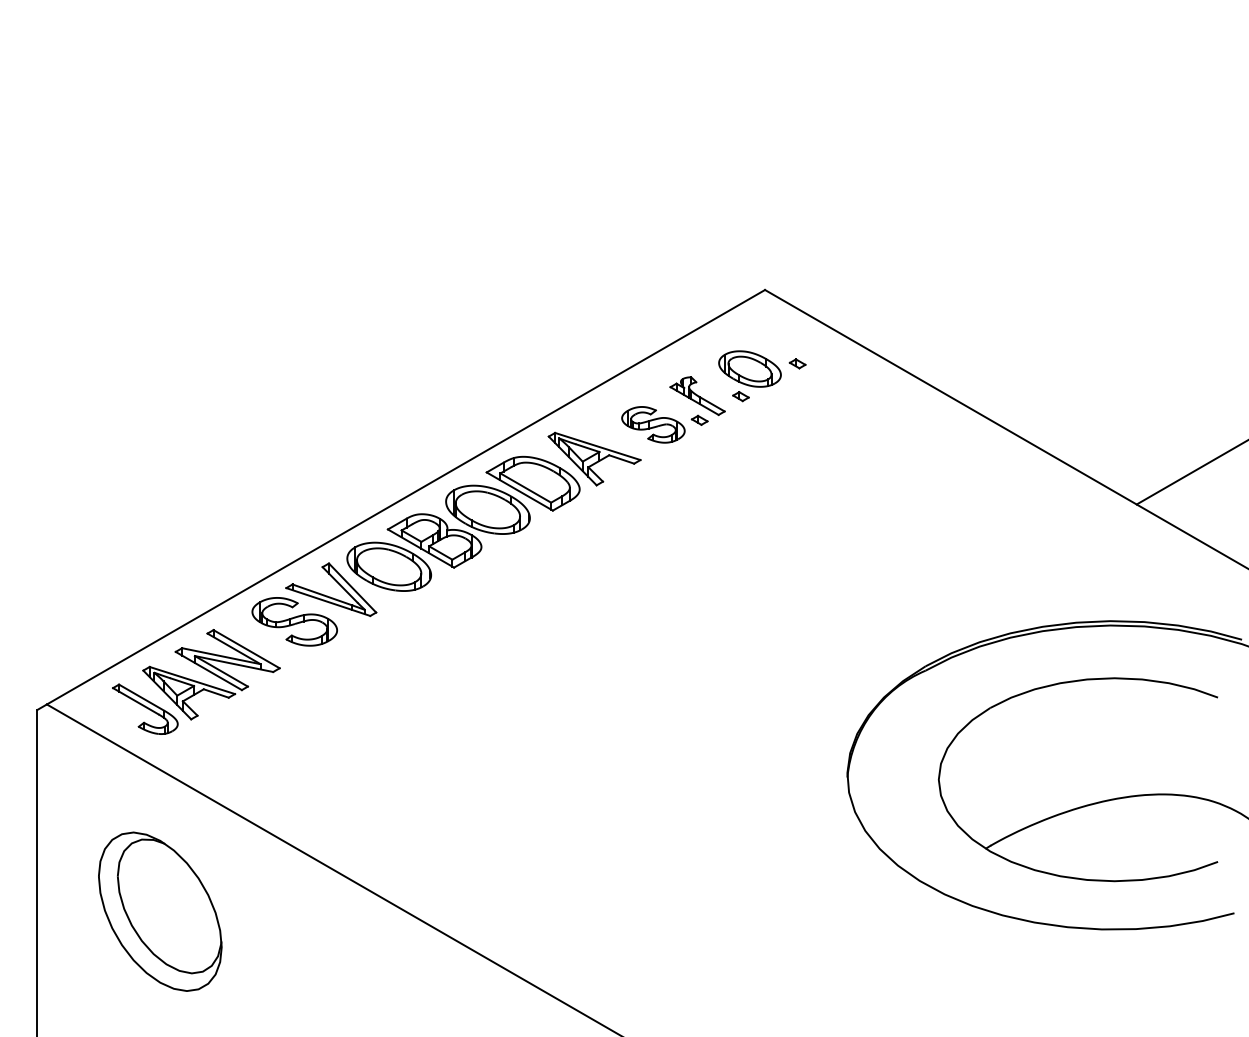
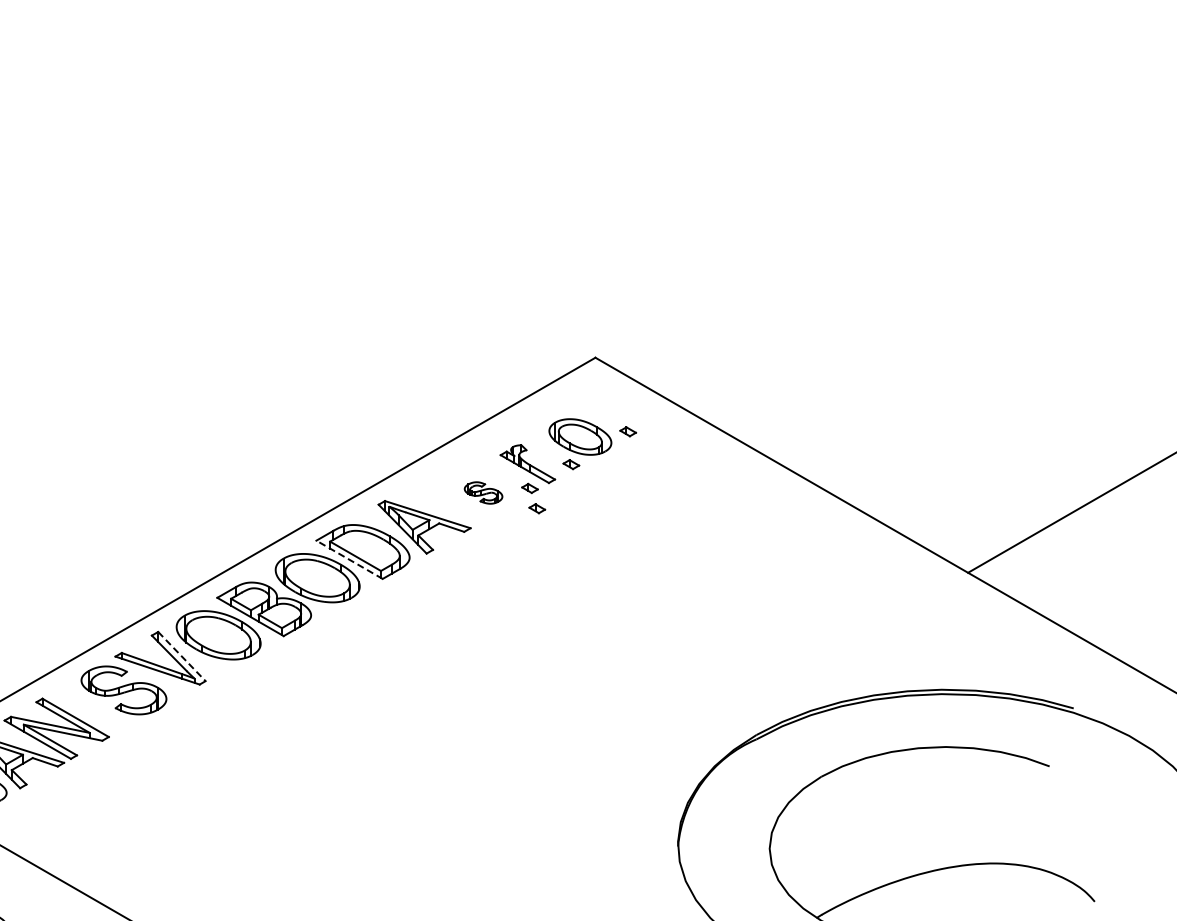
part: (653, 424) -> (483, 492), size x0.6
part: (706, 440) -> (536, 508), added
line: (519, 491) -> (349, 559), solid -> dashed
line: (352, 588) -> (181, 657), solid -> dashed

